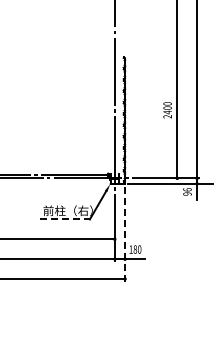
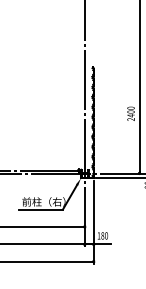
line: (64, 219) -> (40, 209), dashed -> solid
line: (125, 234) -> (94, 222), dashed -> solid

